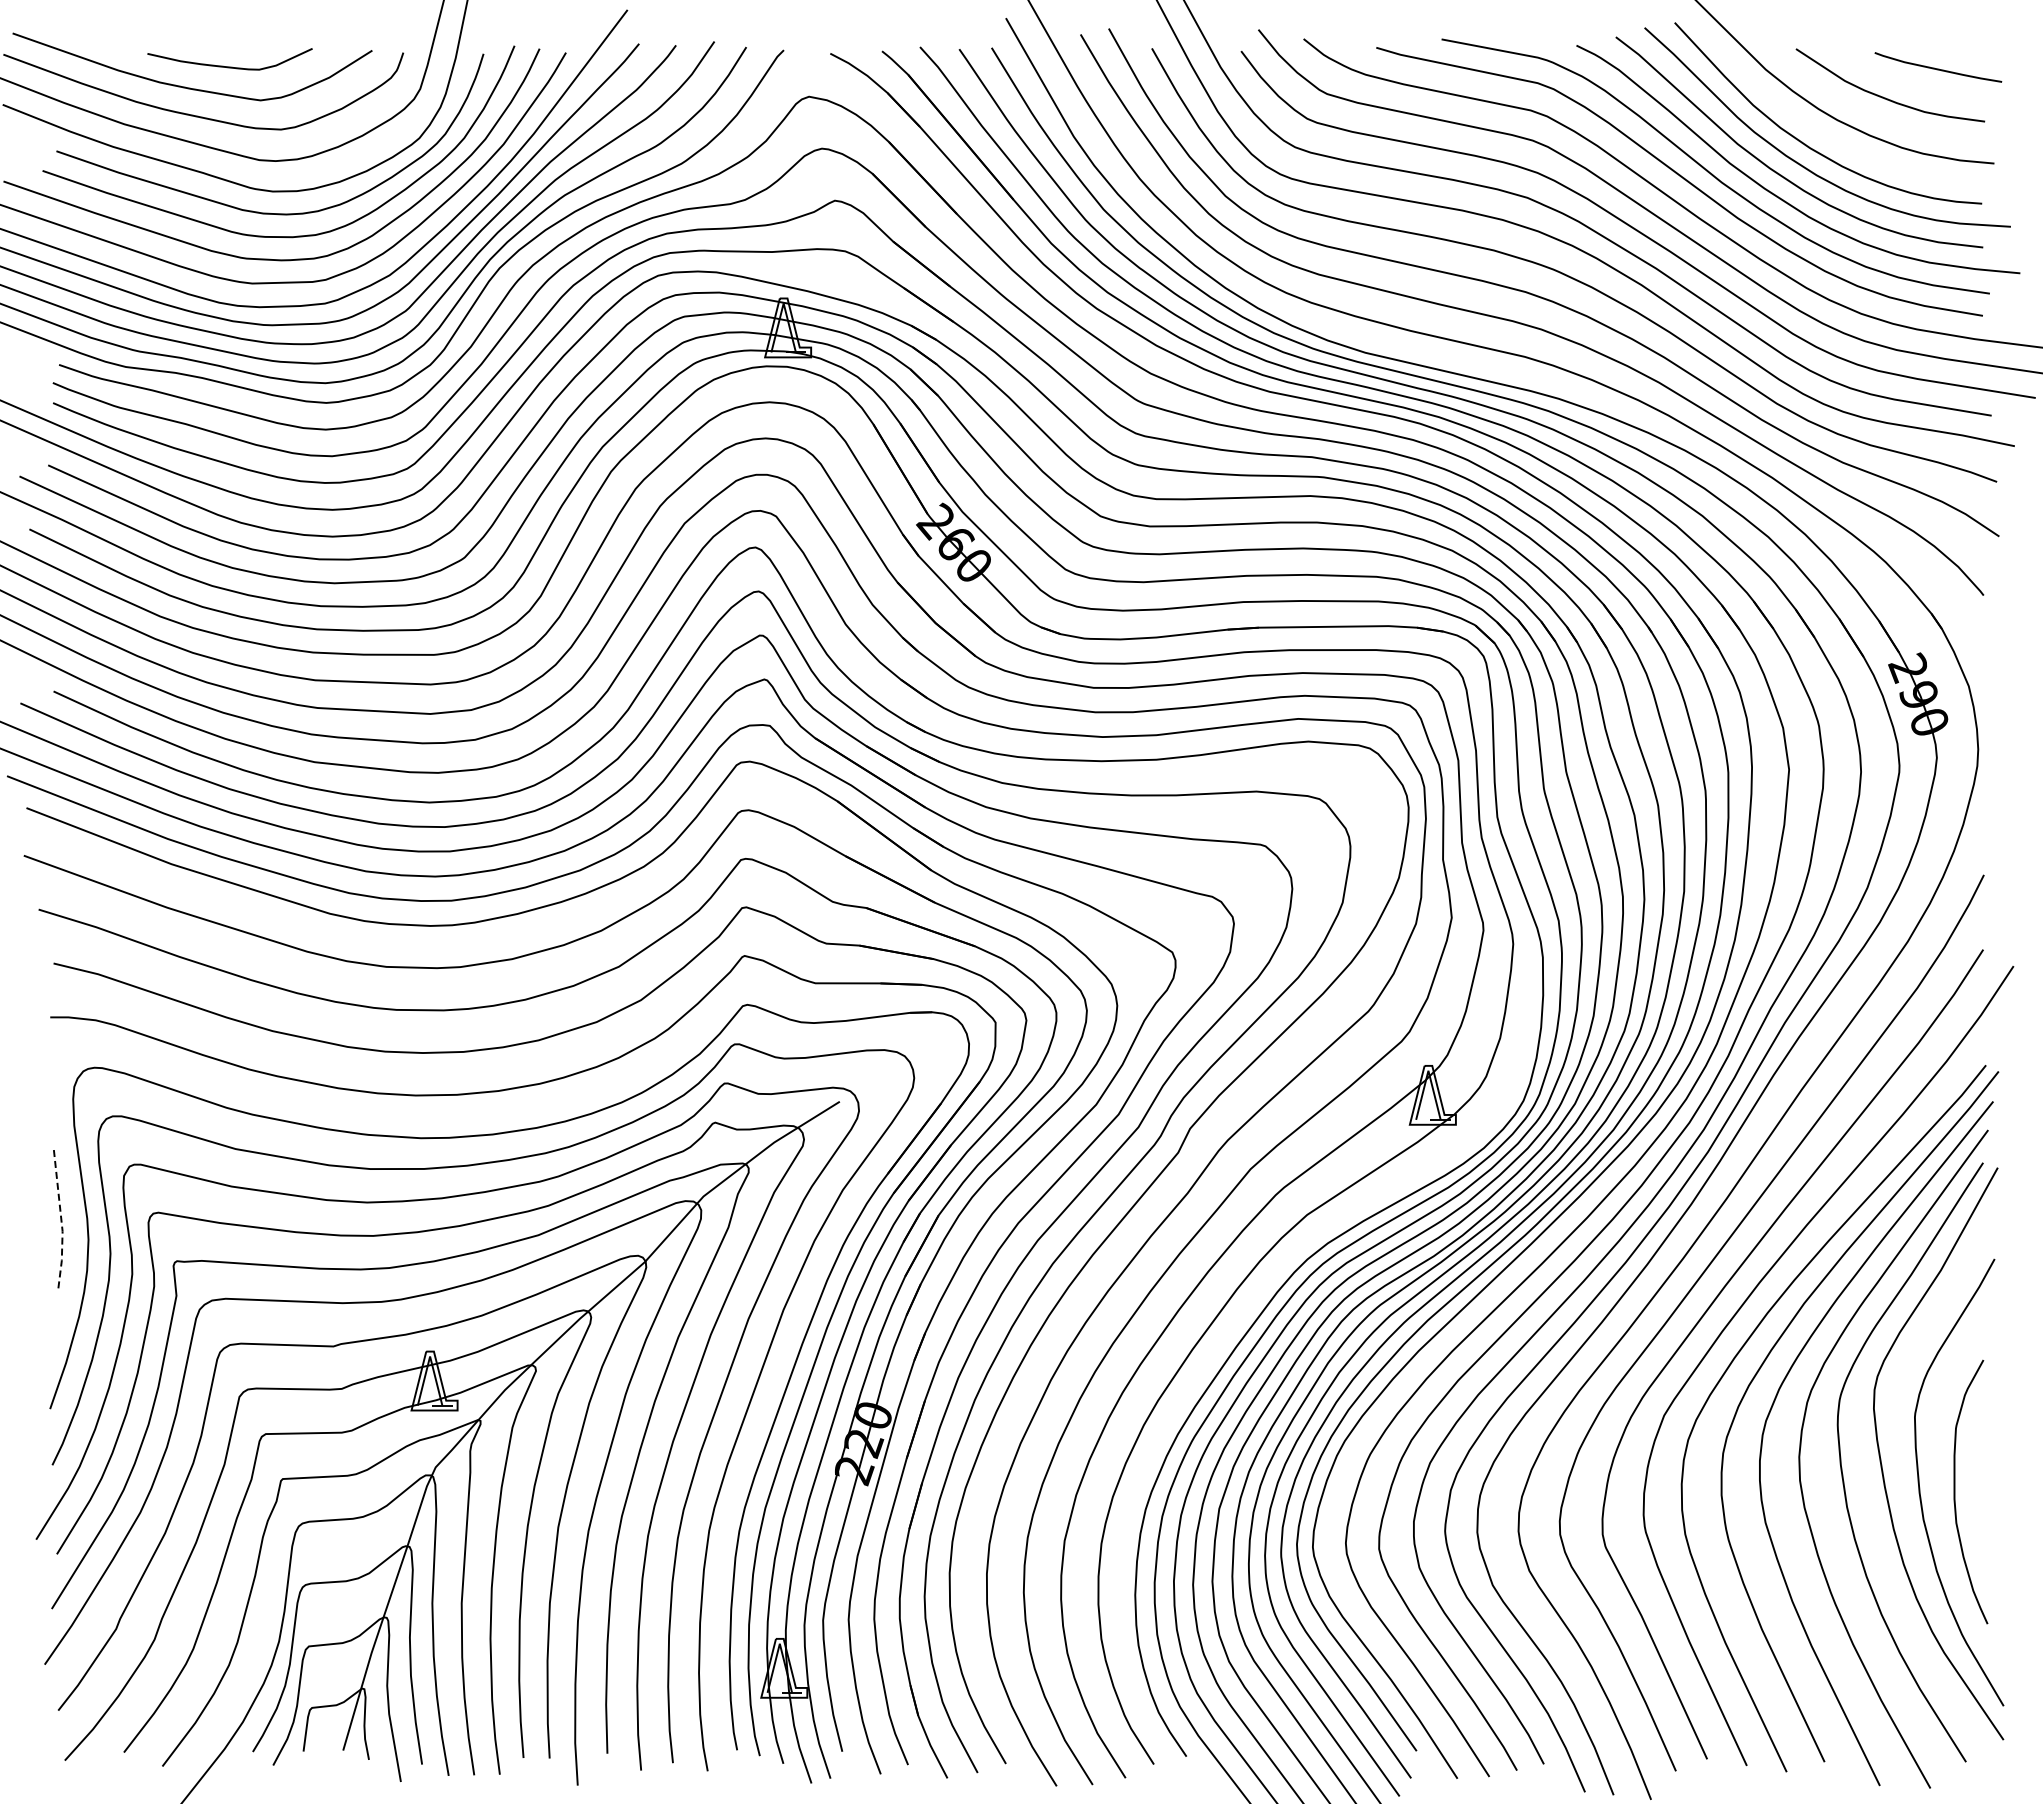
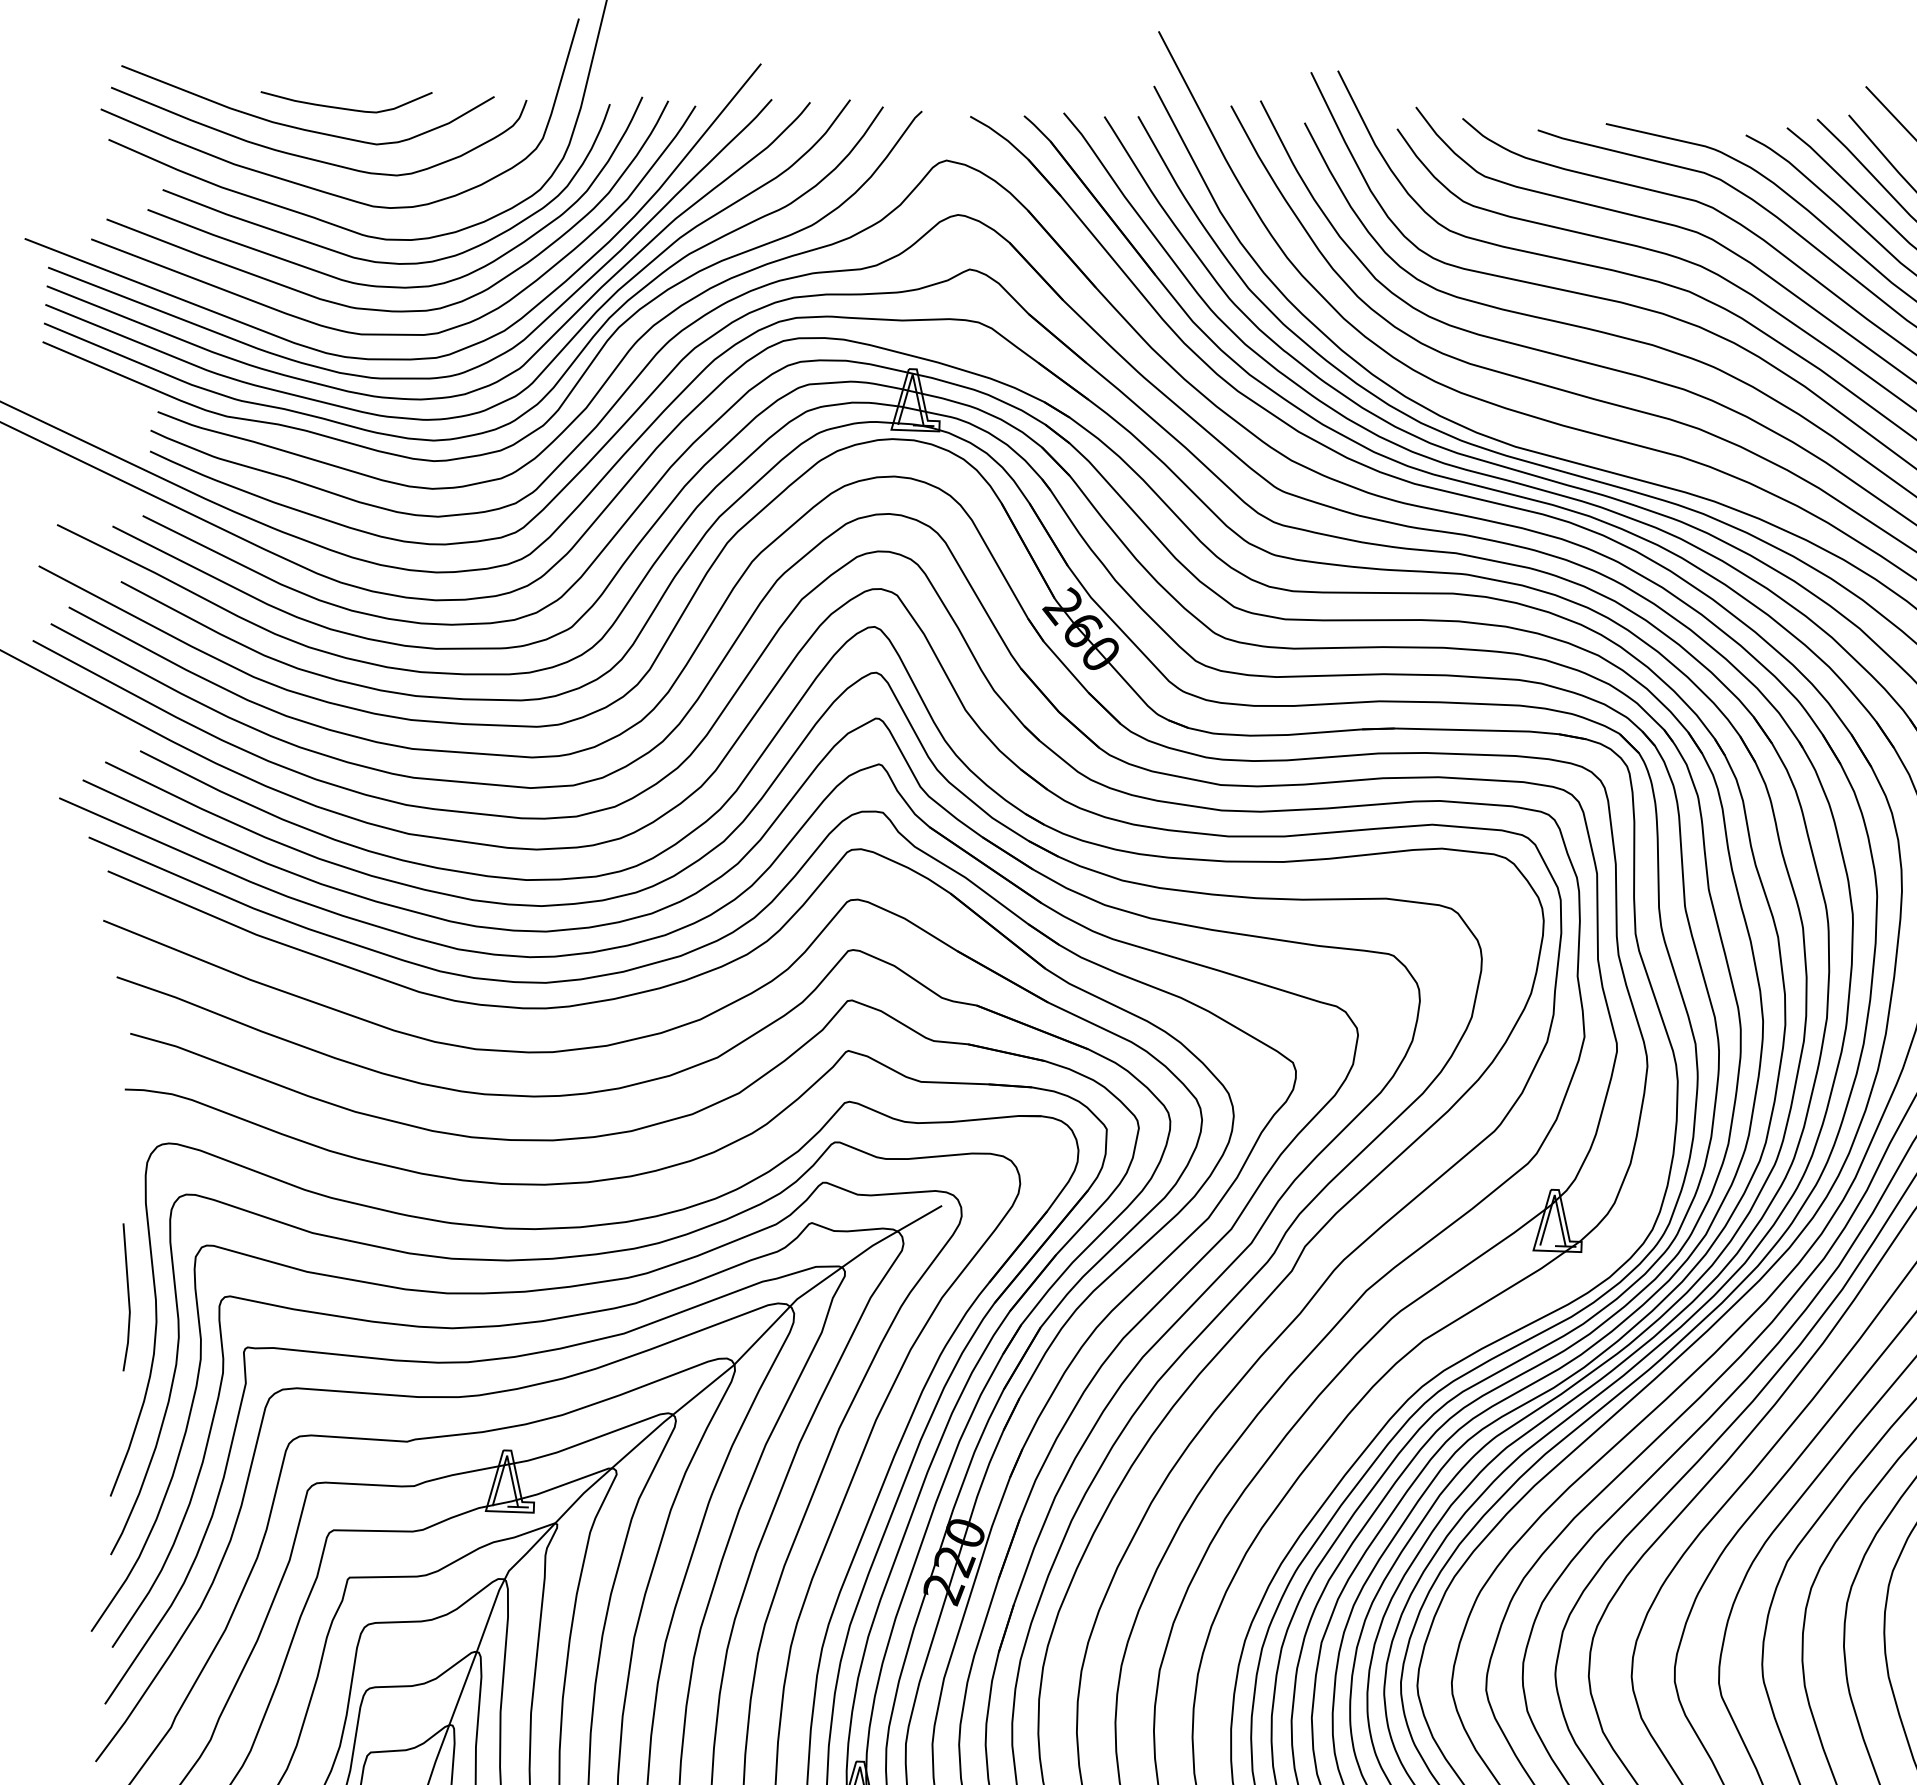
line: (61, 1218) -> (129, 1298), dashed -> solid

